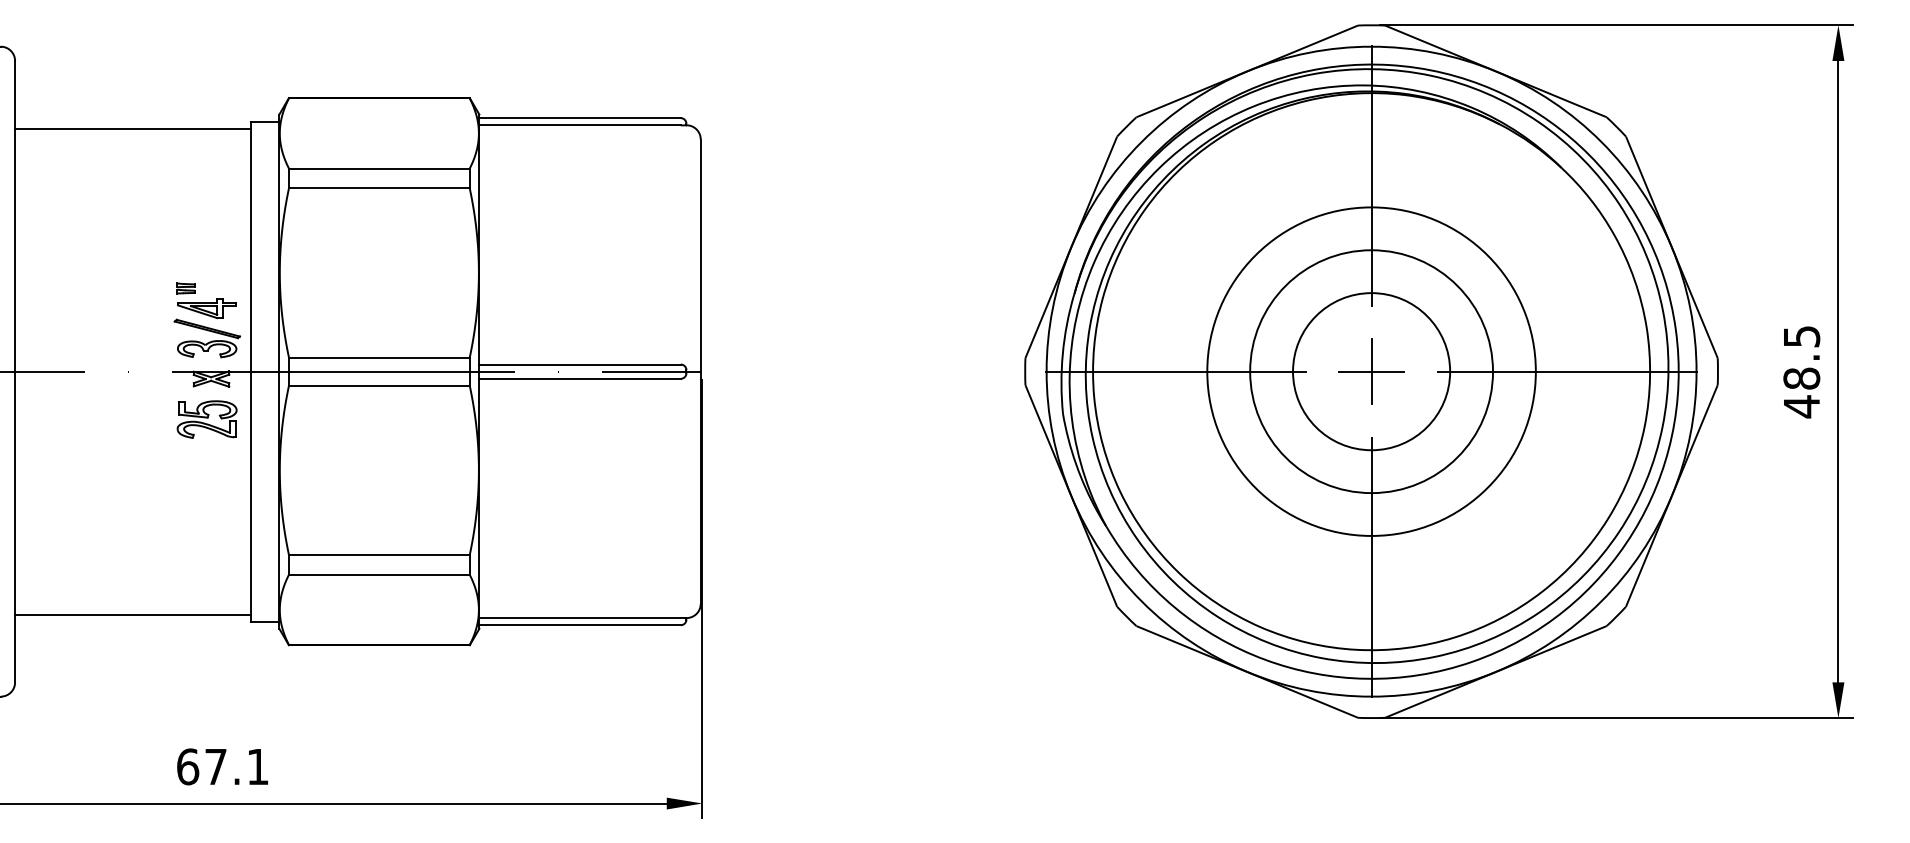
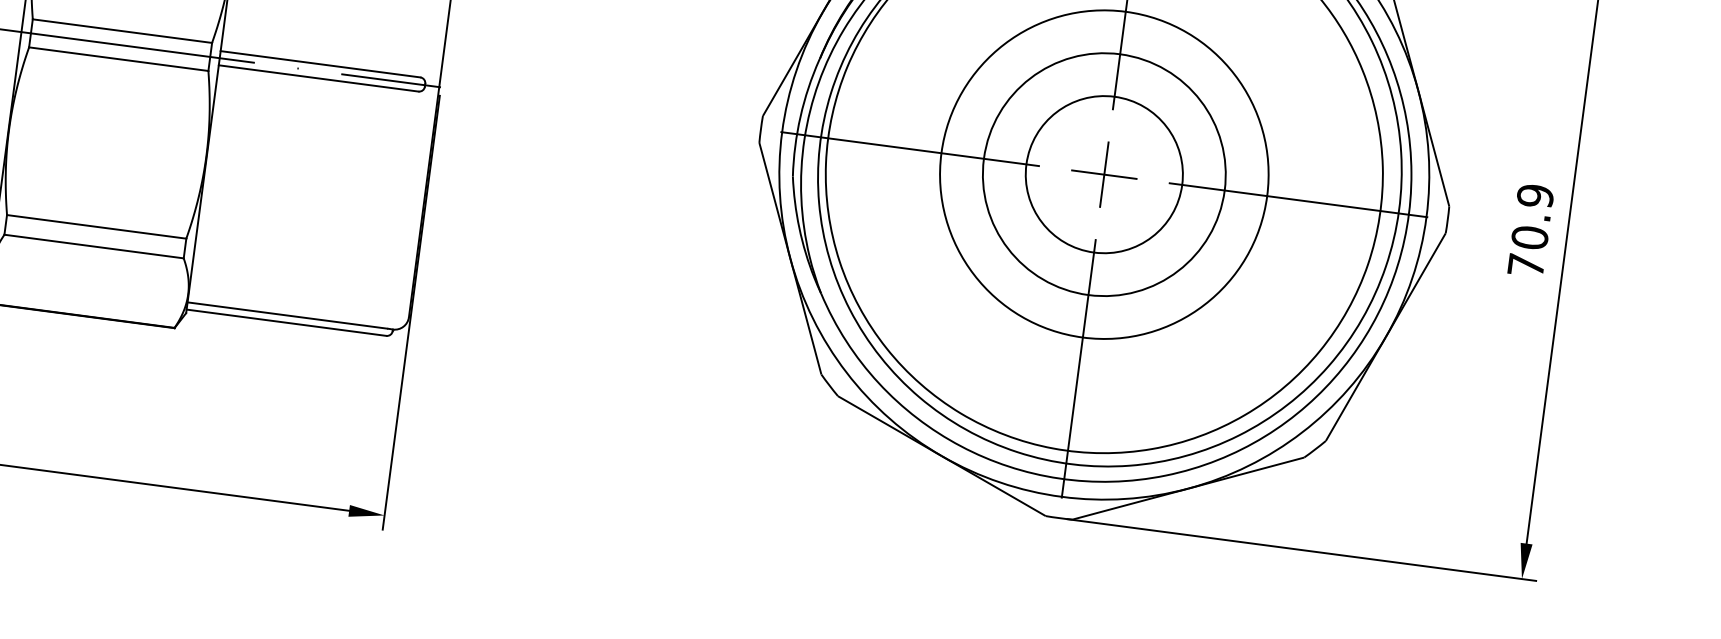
text: (1801, 371) -> (1530, 230), 48.5 -> 70.9

